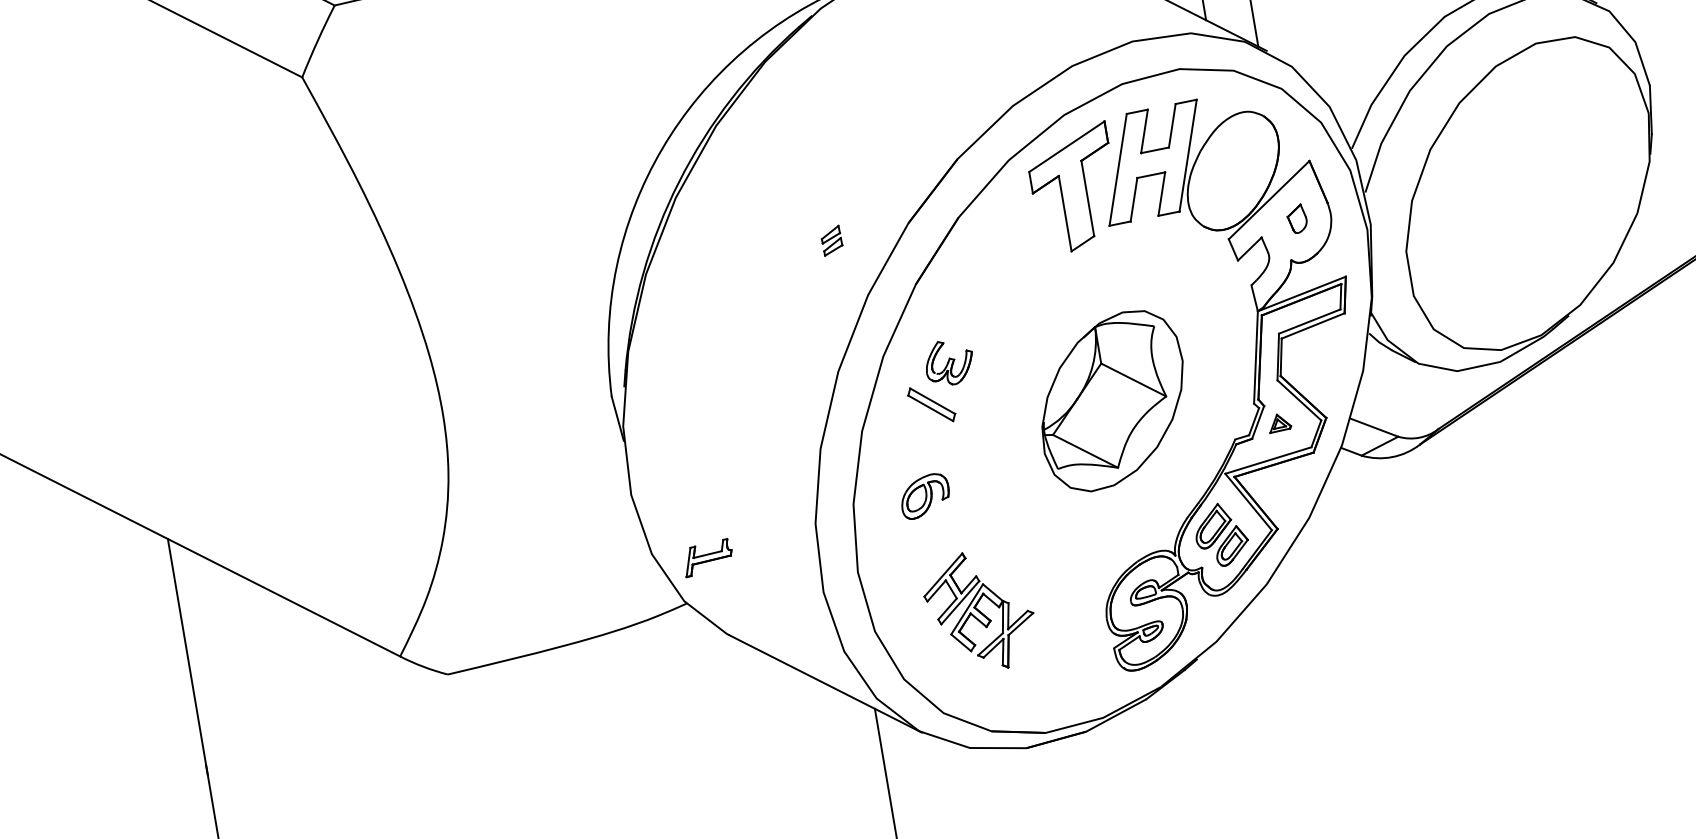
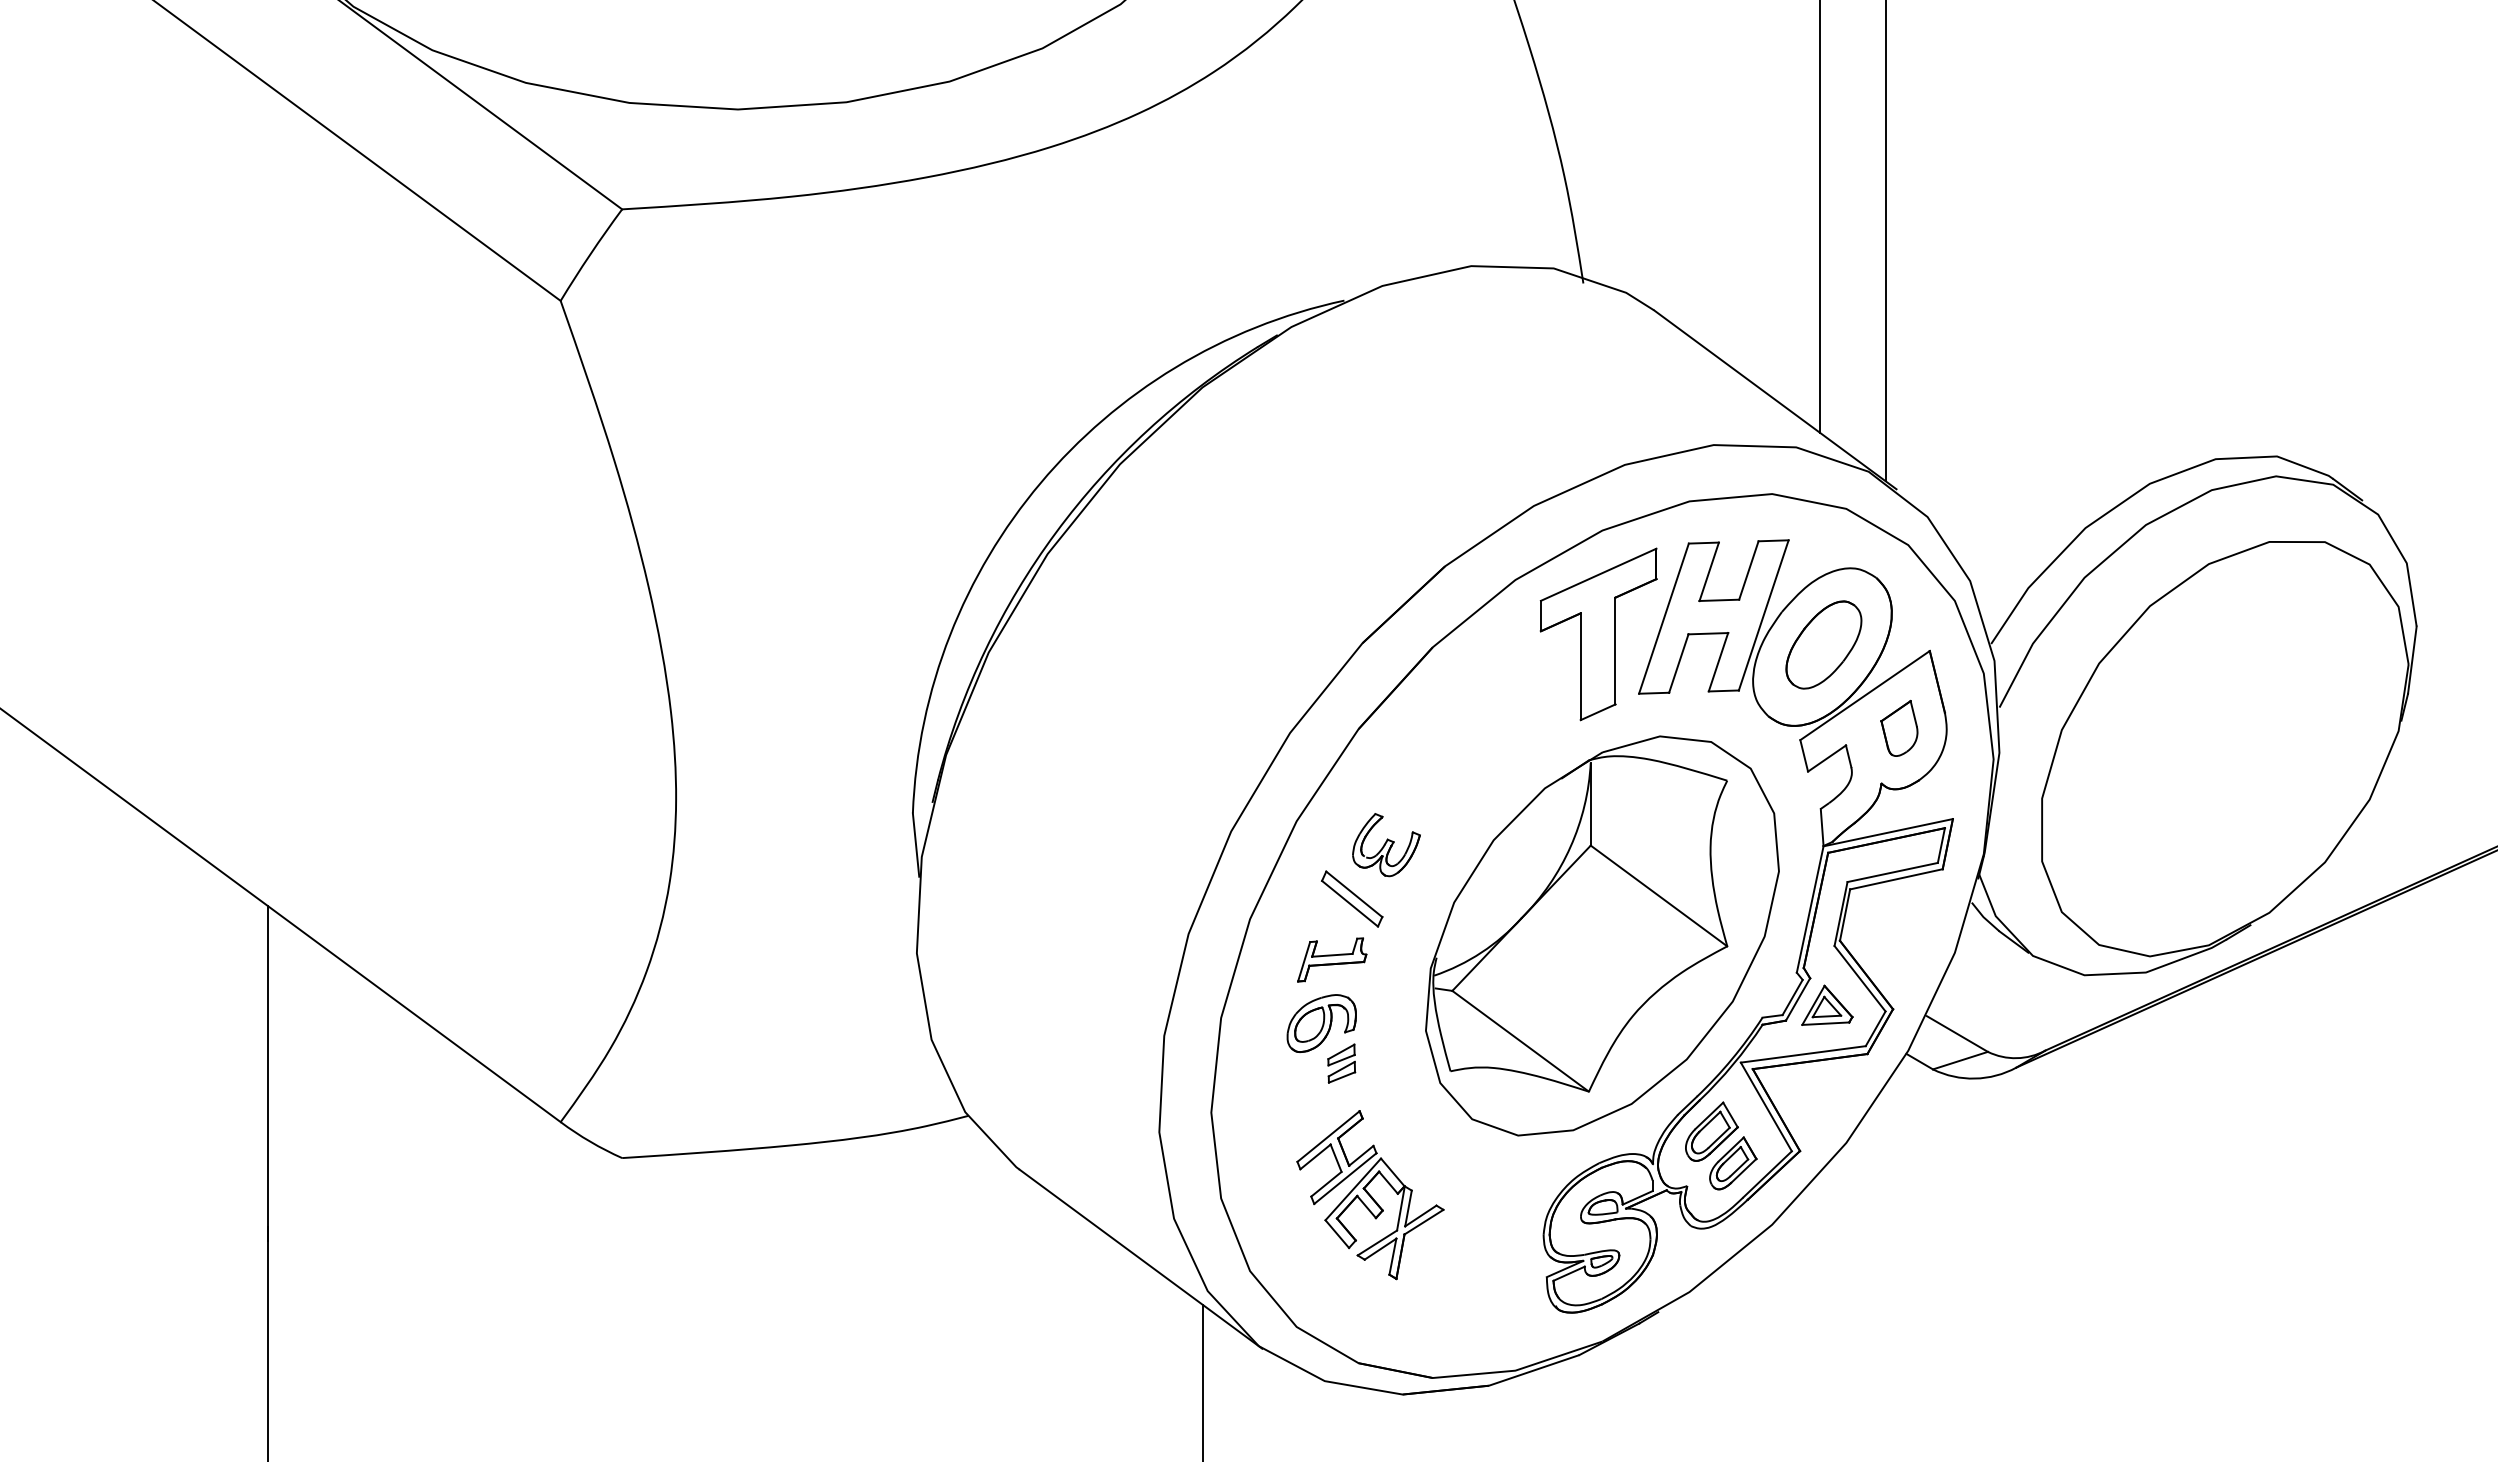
part: (1233, 169) -> (1823, 644), added
part: (1297, 218) -> (1899, 727), size x1.43
part: (831, 240) -> (1341, 1063), moved
part: (1112, 400) -> (1602, 935), size x1.67
part: (1279, 422) -> (1827, 1004), size x1.67
part: (708, 557) -> (1332, 959), moved

